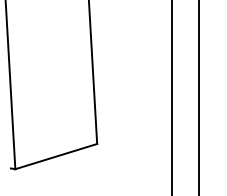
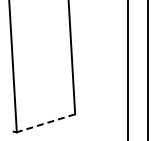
line: (56, 156) -> (46, 123), solid -> dashed

